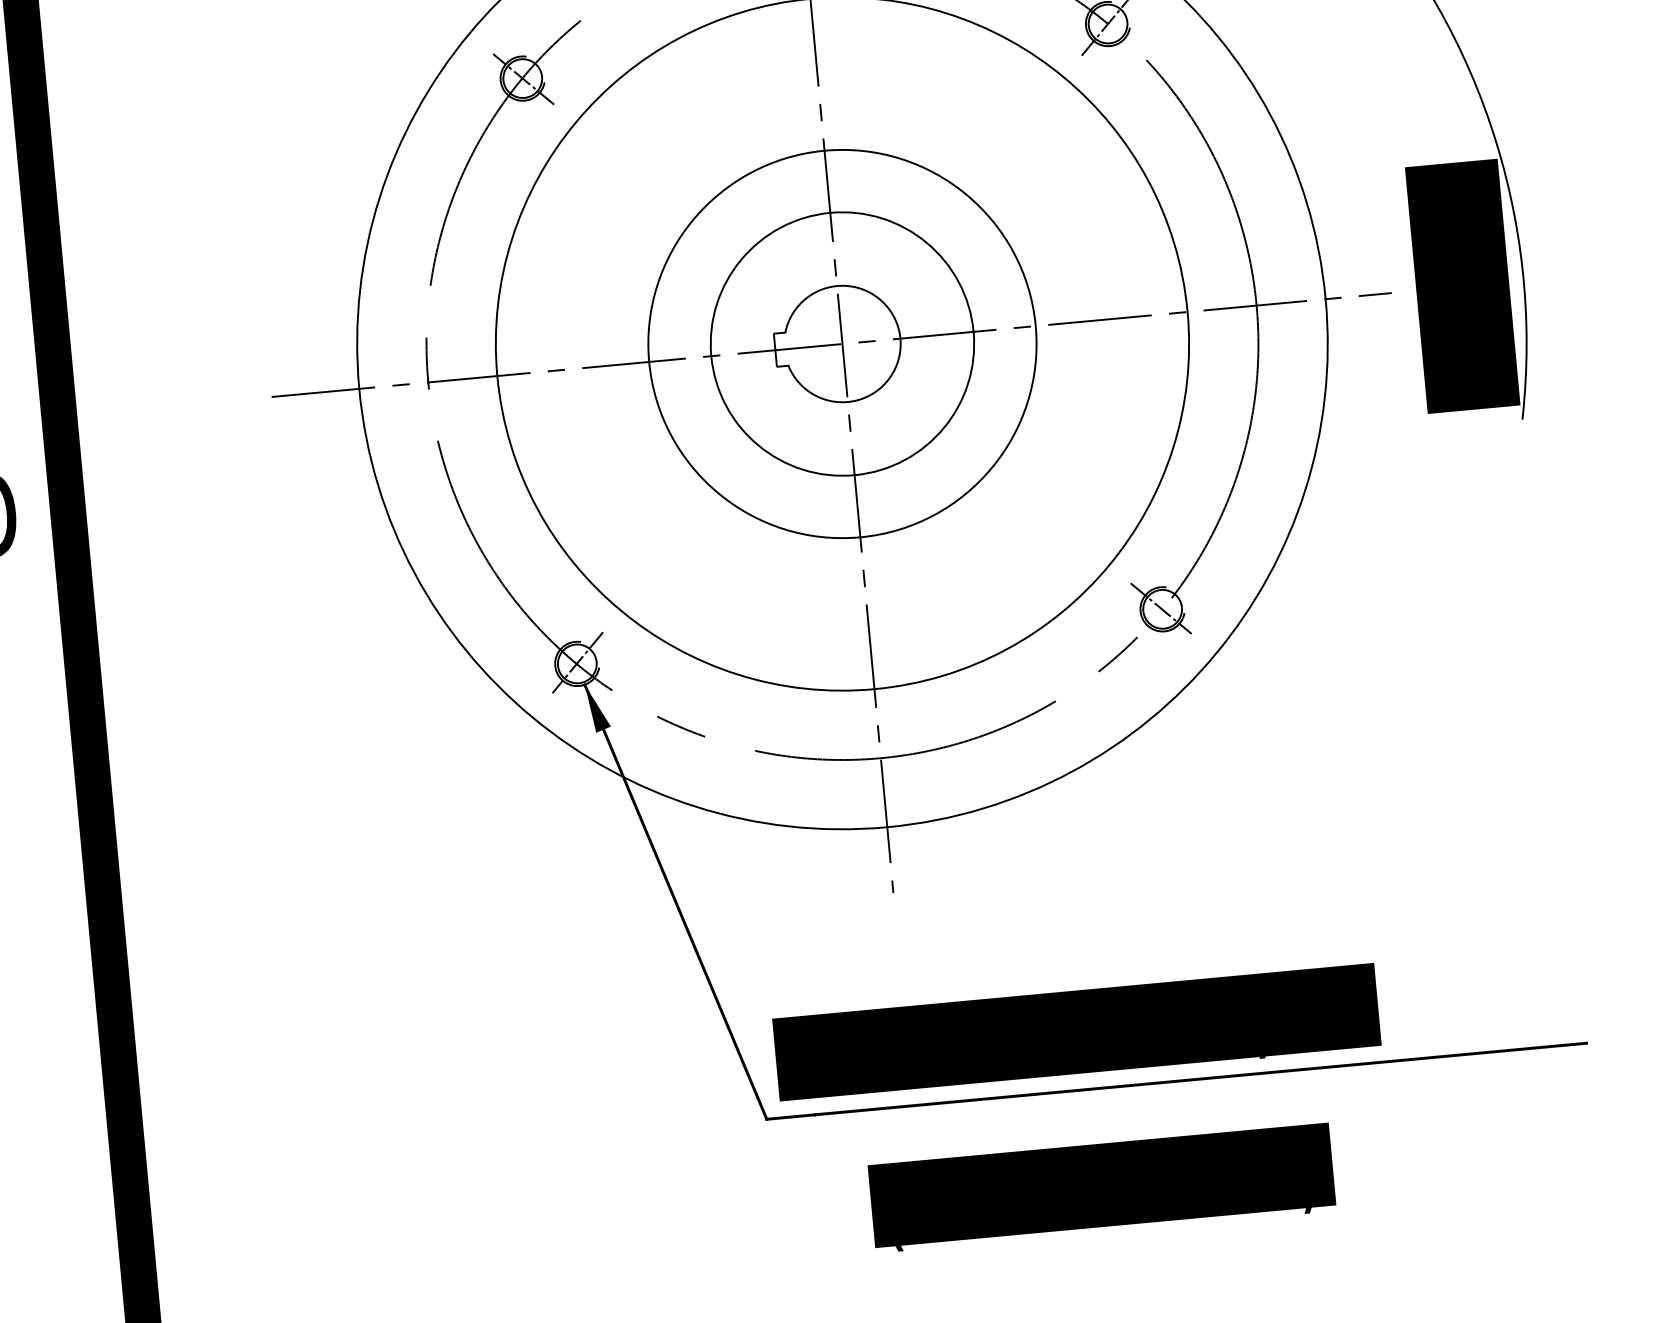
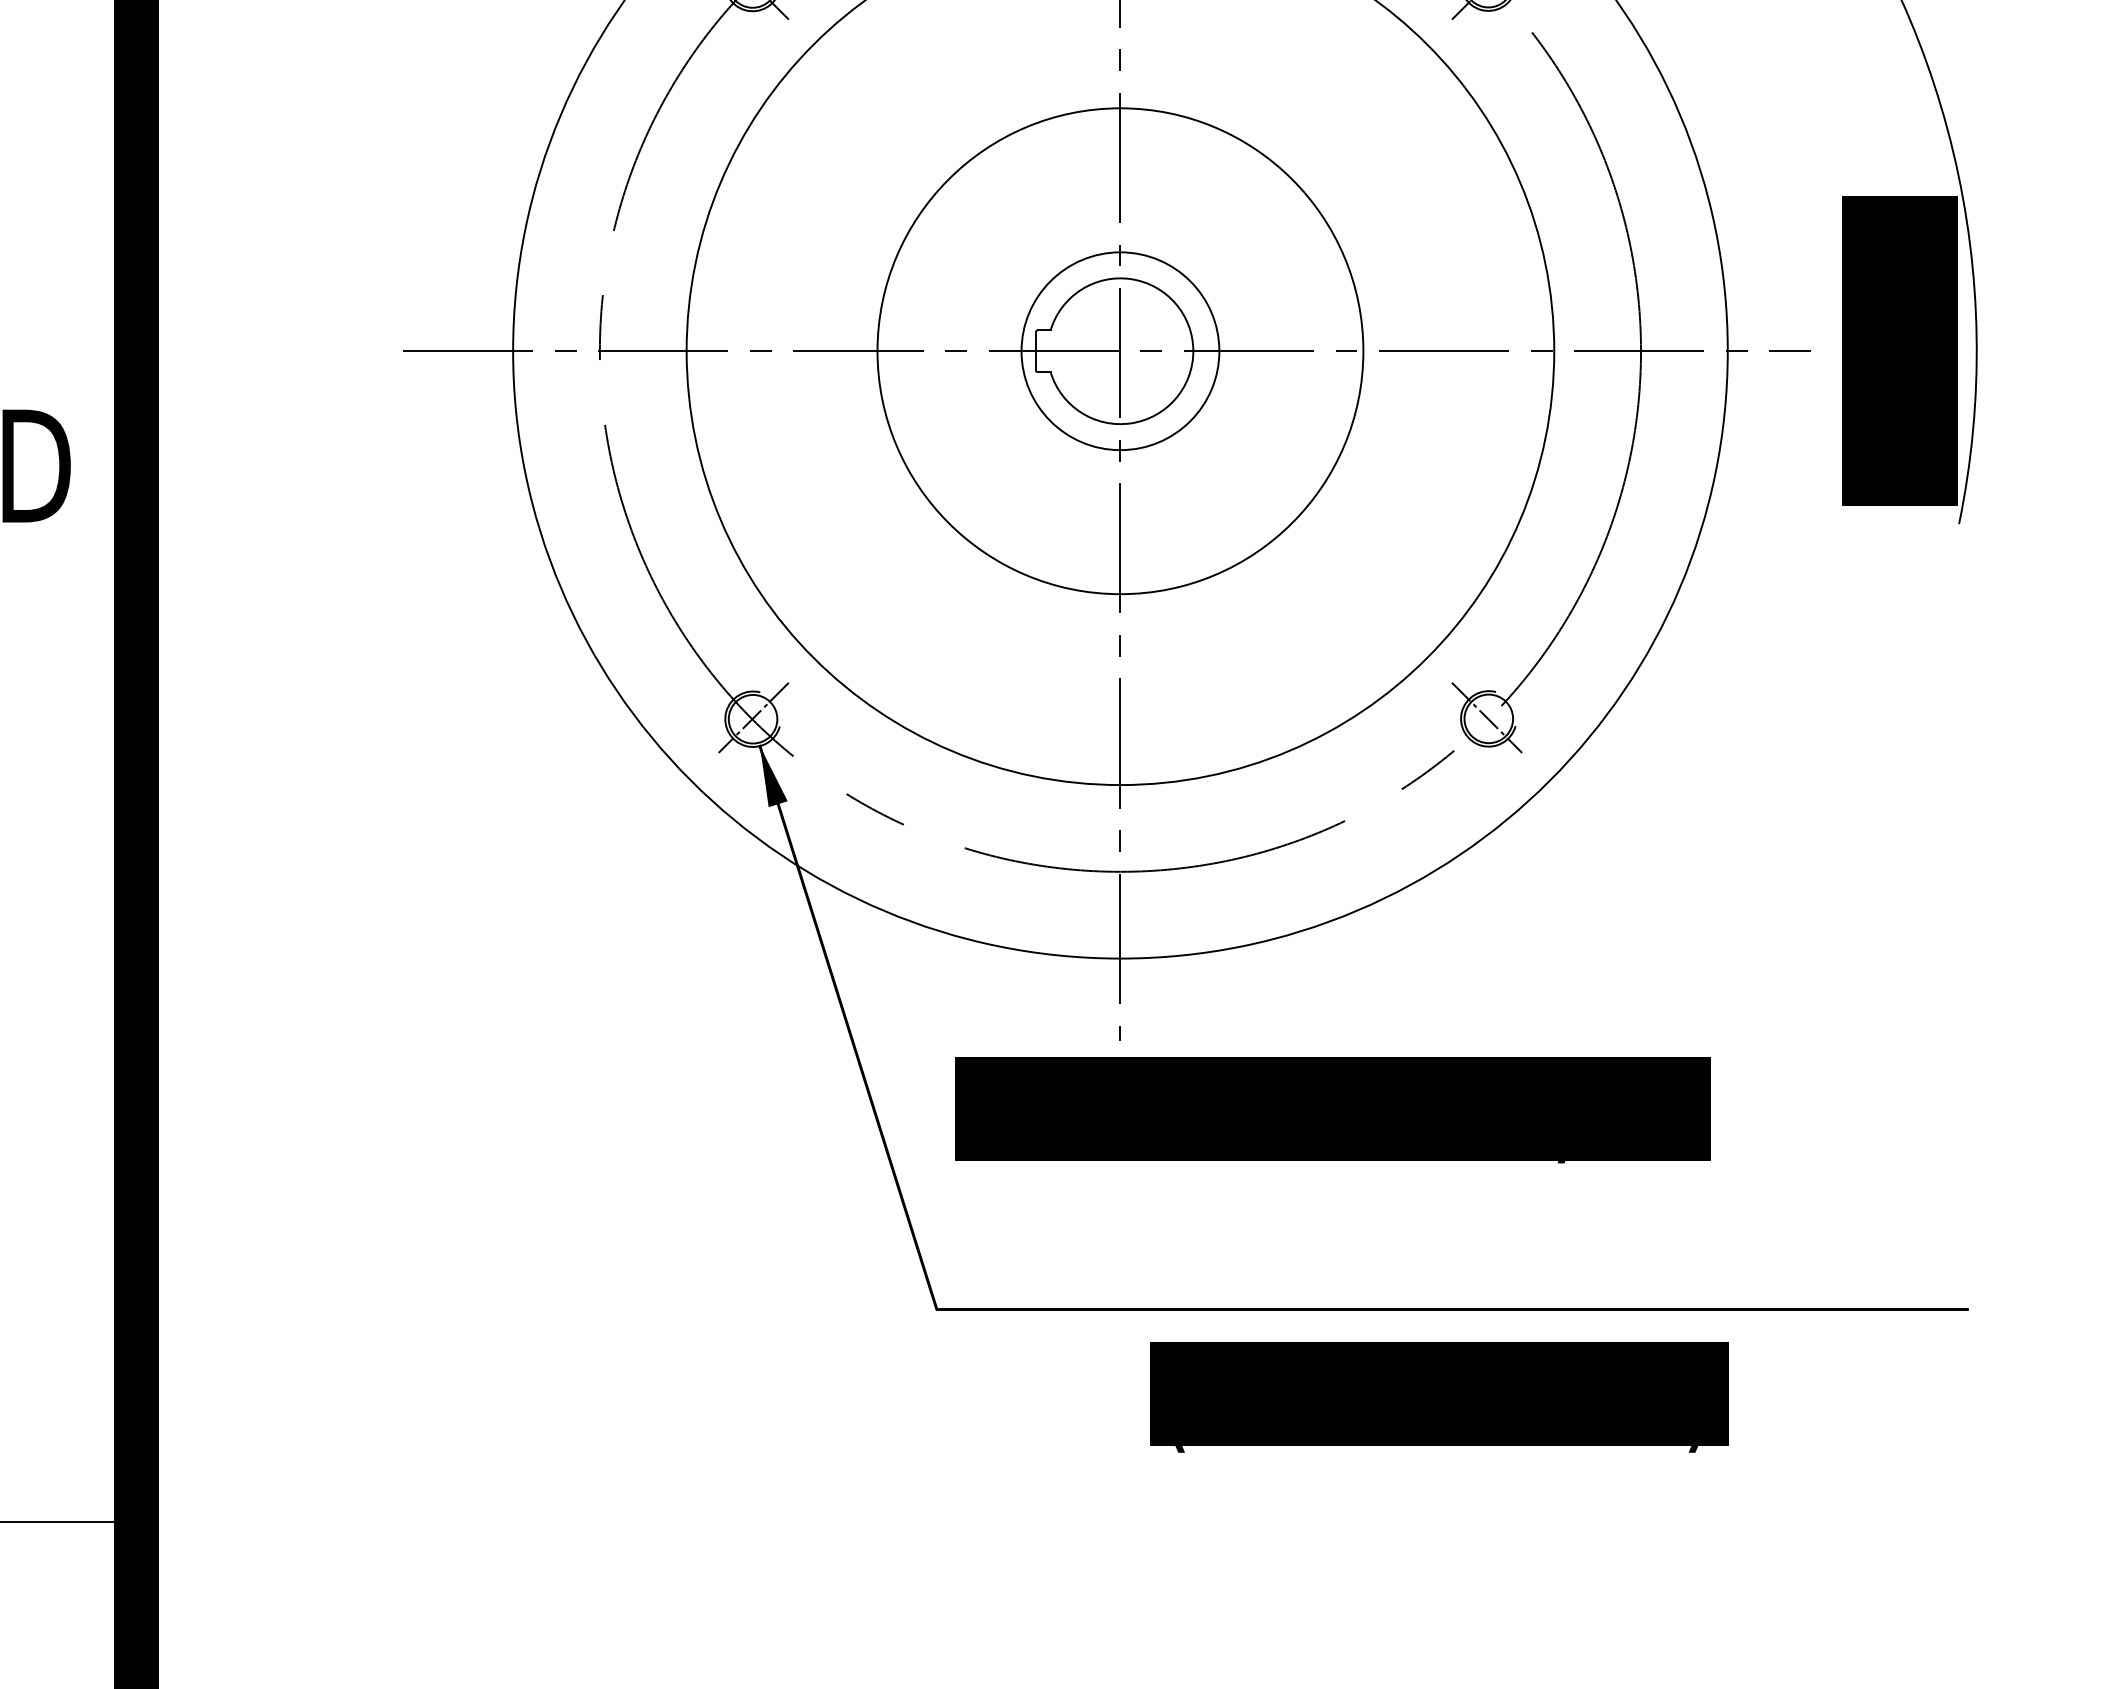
circle: (842, 344) -> (1120, 351), size x0.6
text: (1076, 1033) -> (1332, 1110), moved
text: (1102, 1188) -> (1439, 1397), moved

